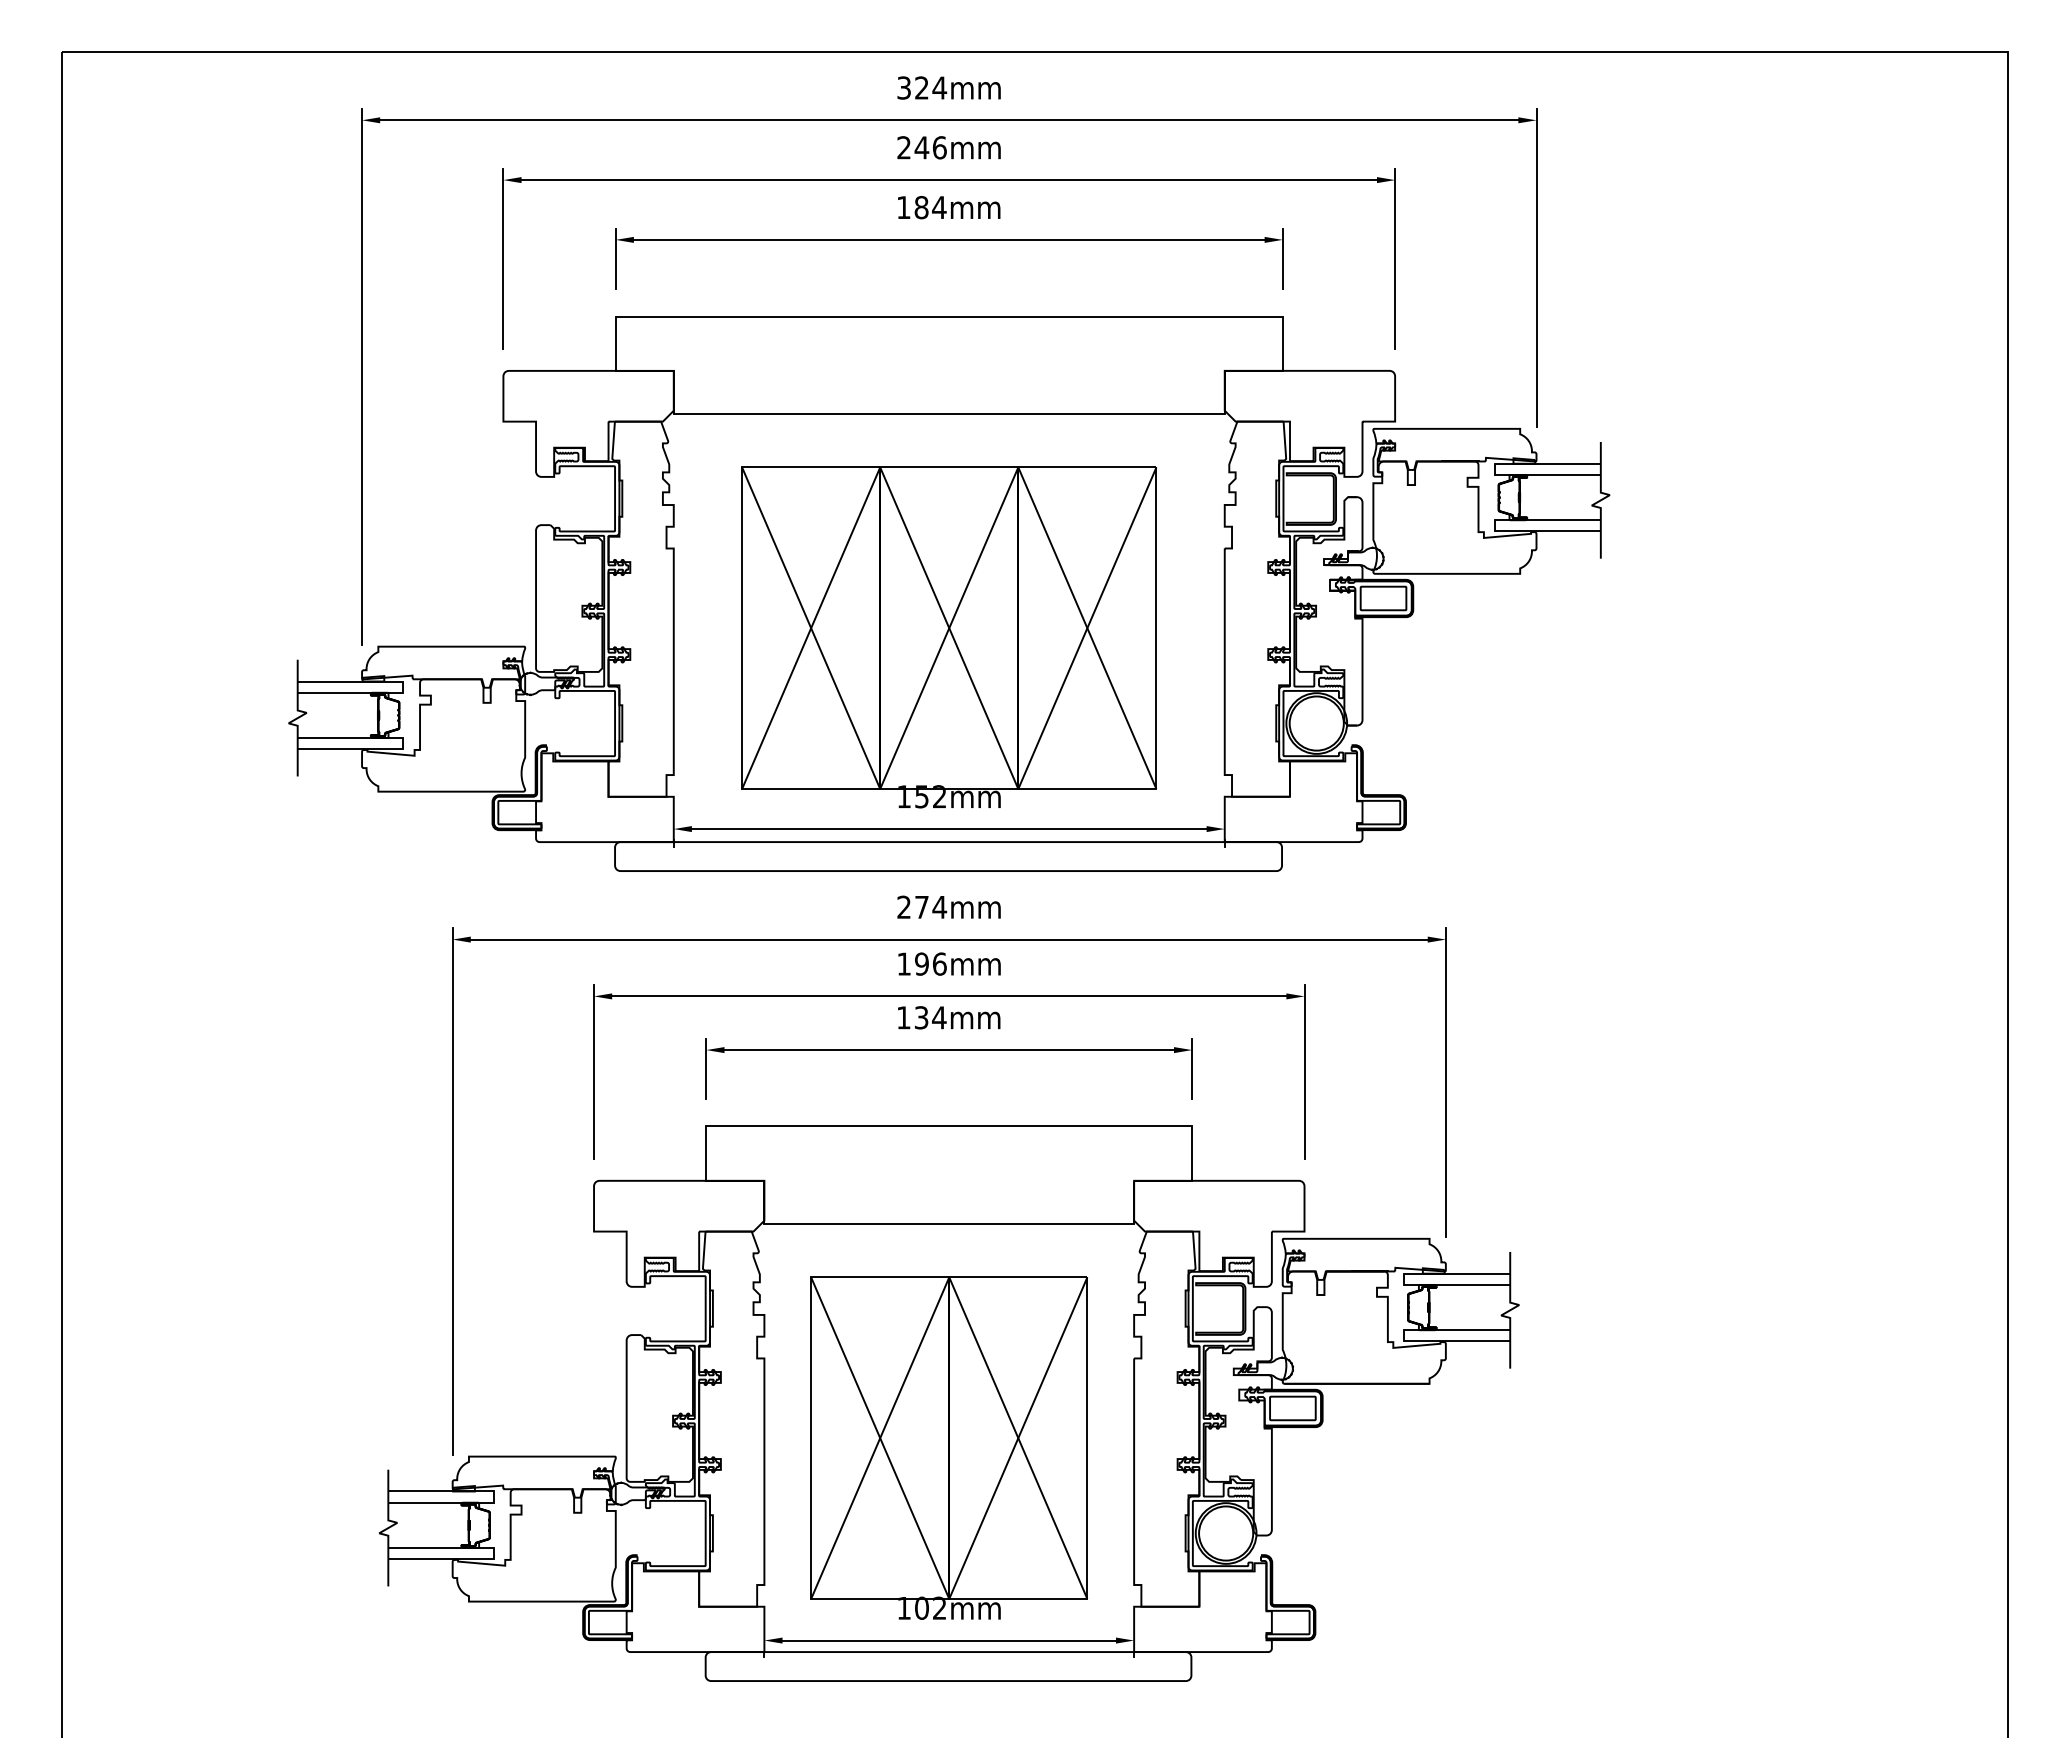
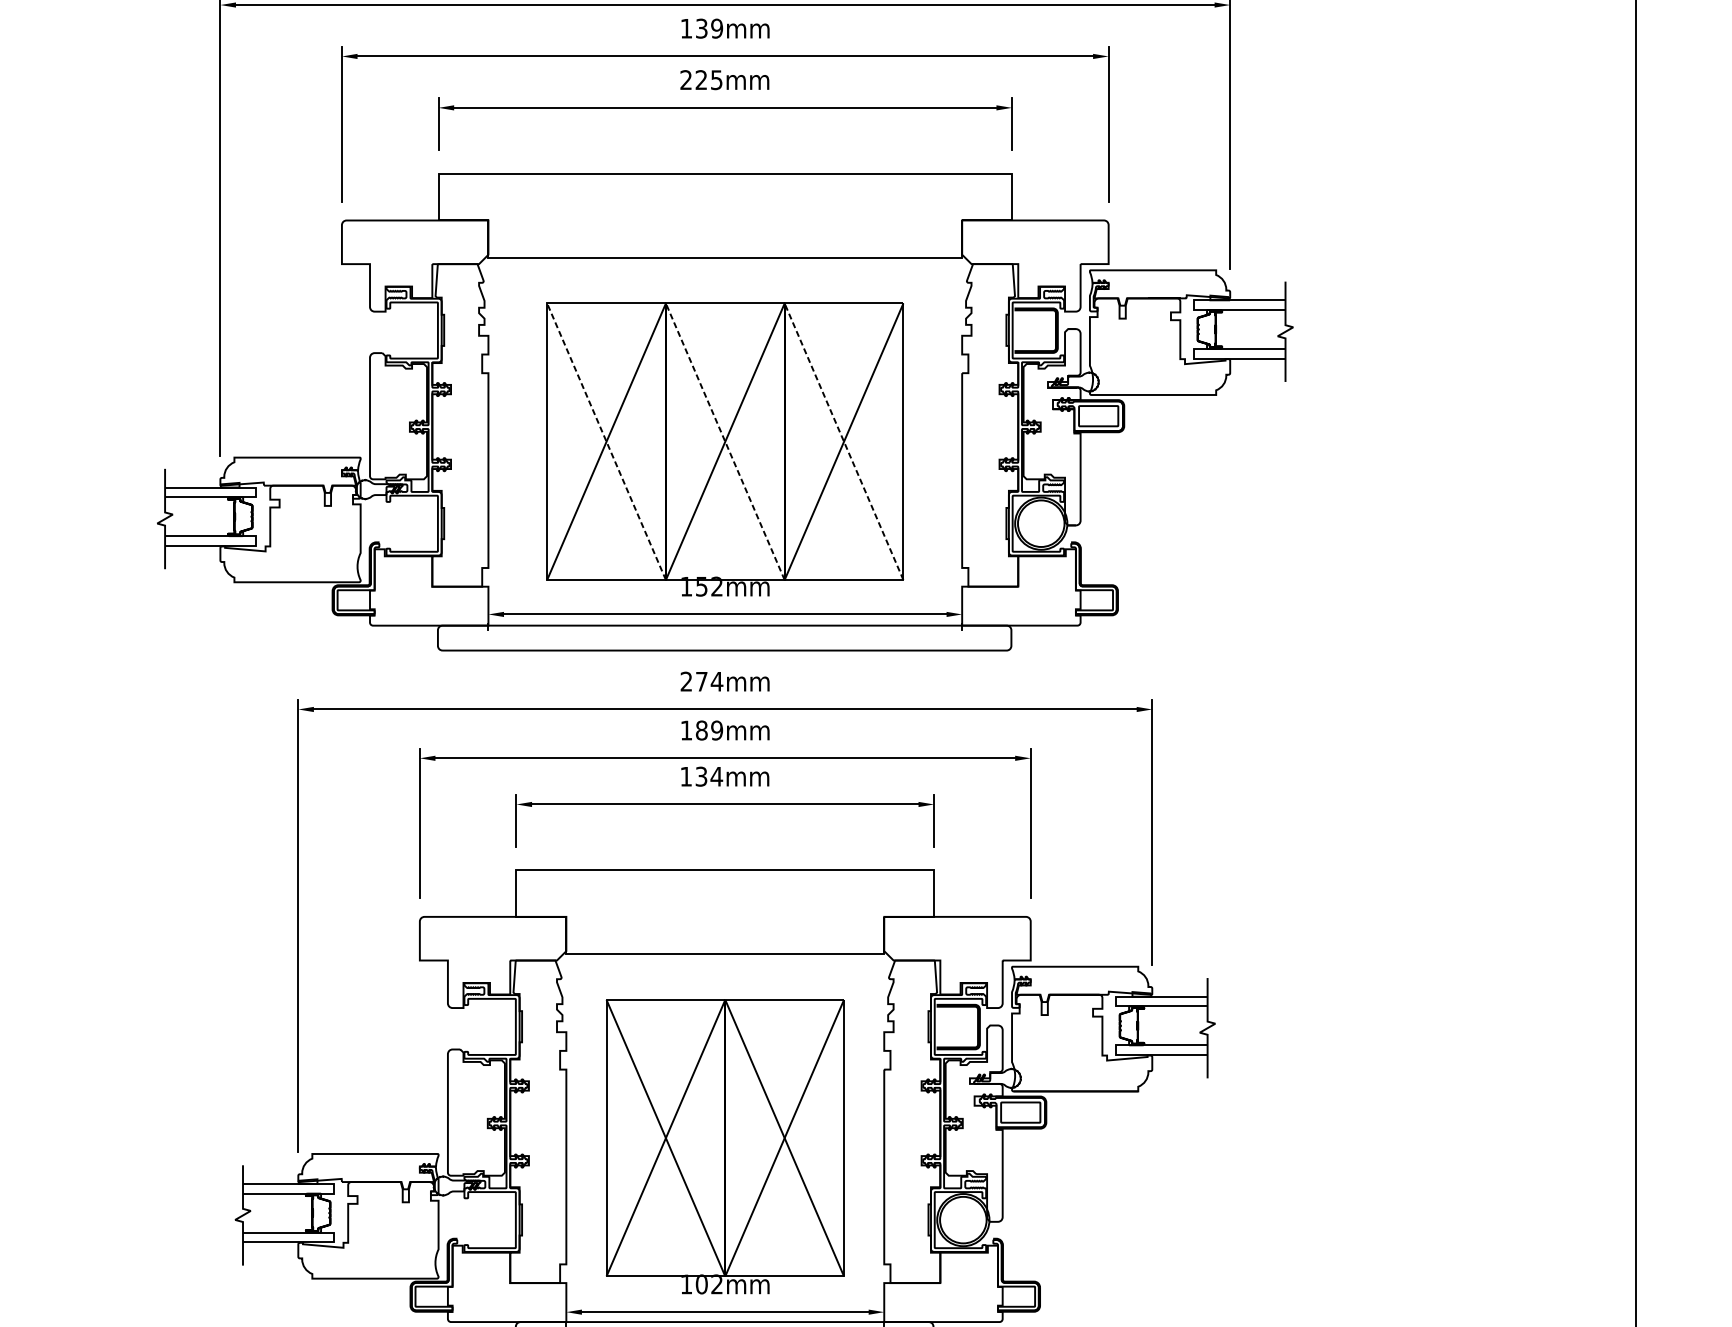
text: (921, 147) -> (701, 28), 246mm -> 139mm
text: (921, 207) -> (701, 80), 184mm -> 225mm
line: (810, 627) -> (605, 441), solid -> dashed
line: (949, 627) -> (725, 441), solid -> dashed
line: (1087, 627) -> (844, 441), solid -> dashed
text: (930, 963) -> (709, 730), 196mm -> 189mm

